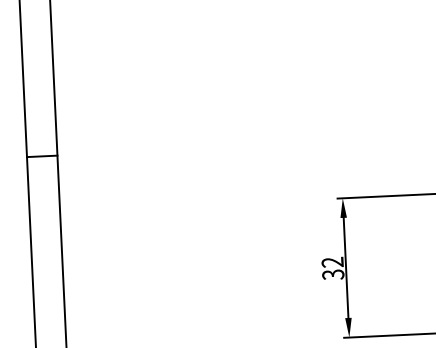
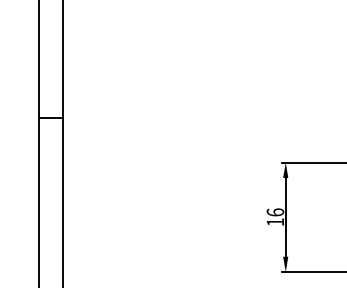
text: (333, 268) -> (275, 217), 32 -> 16

